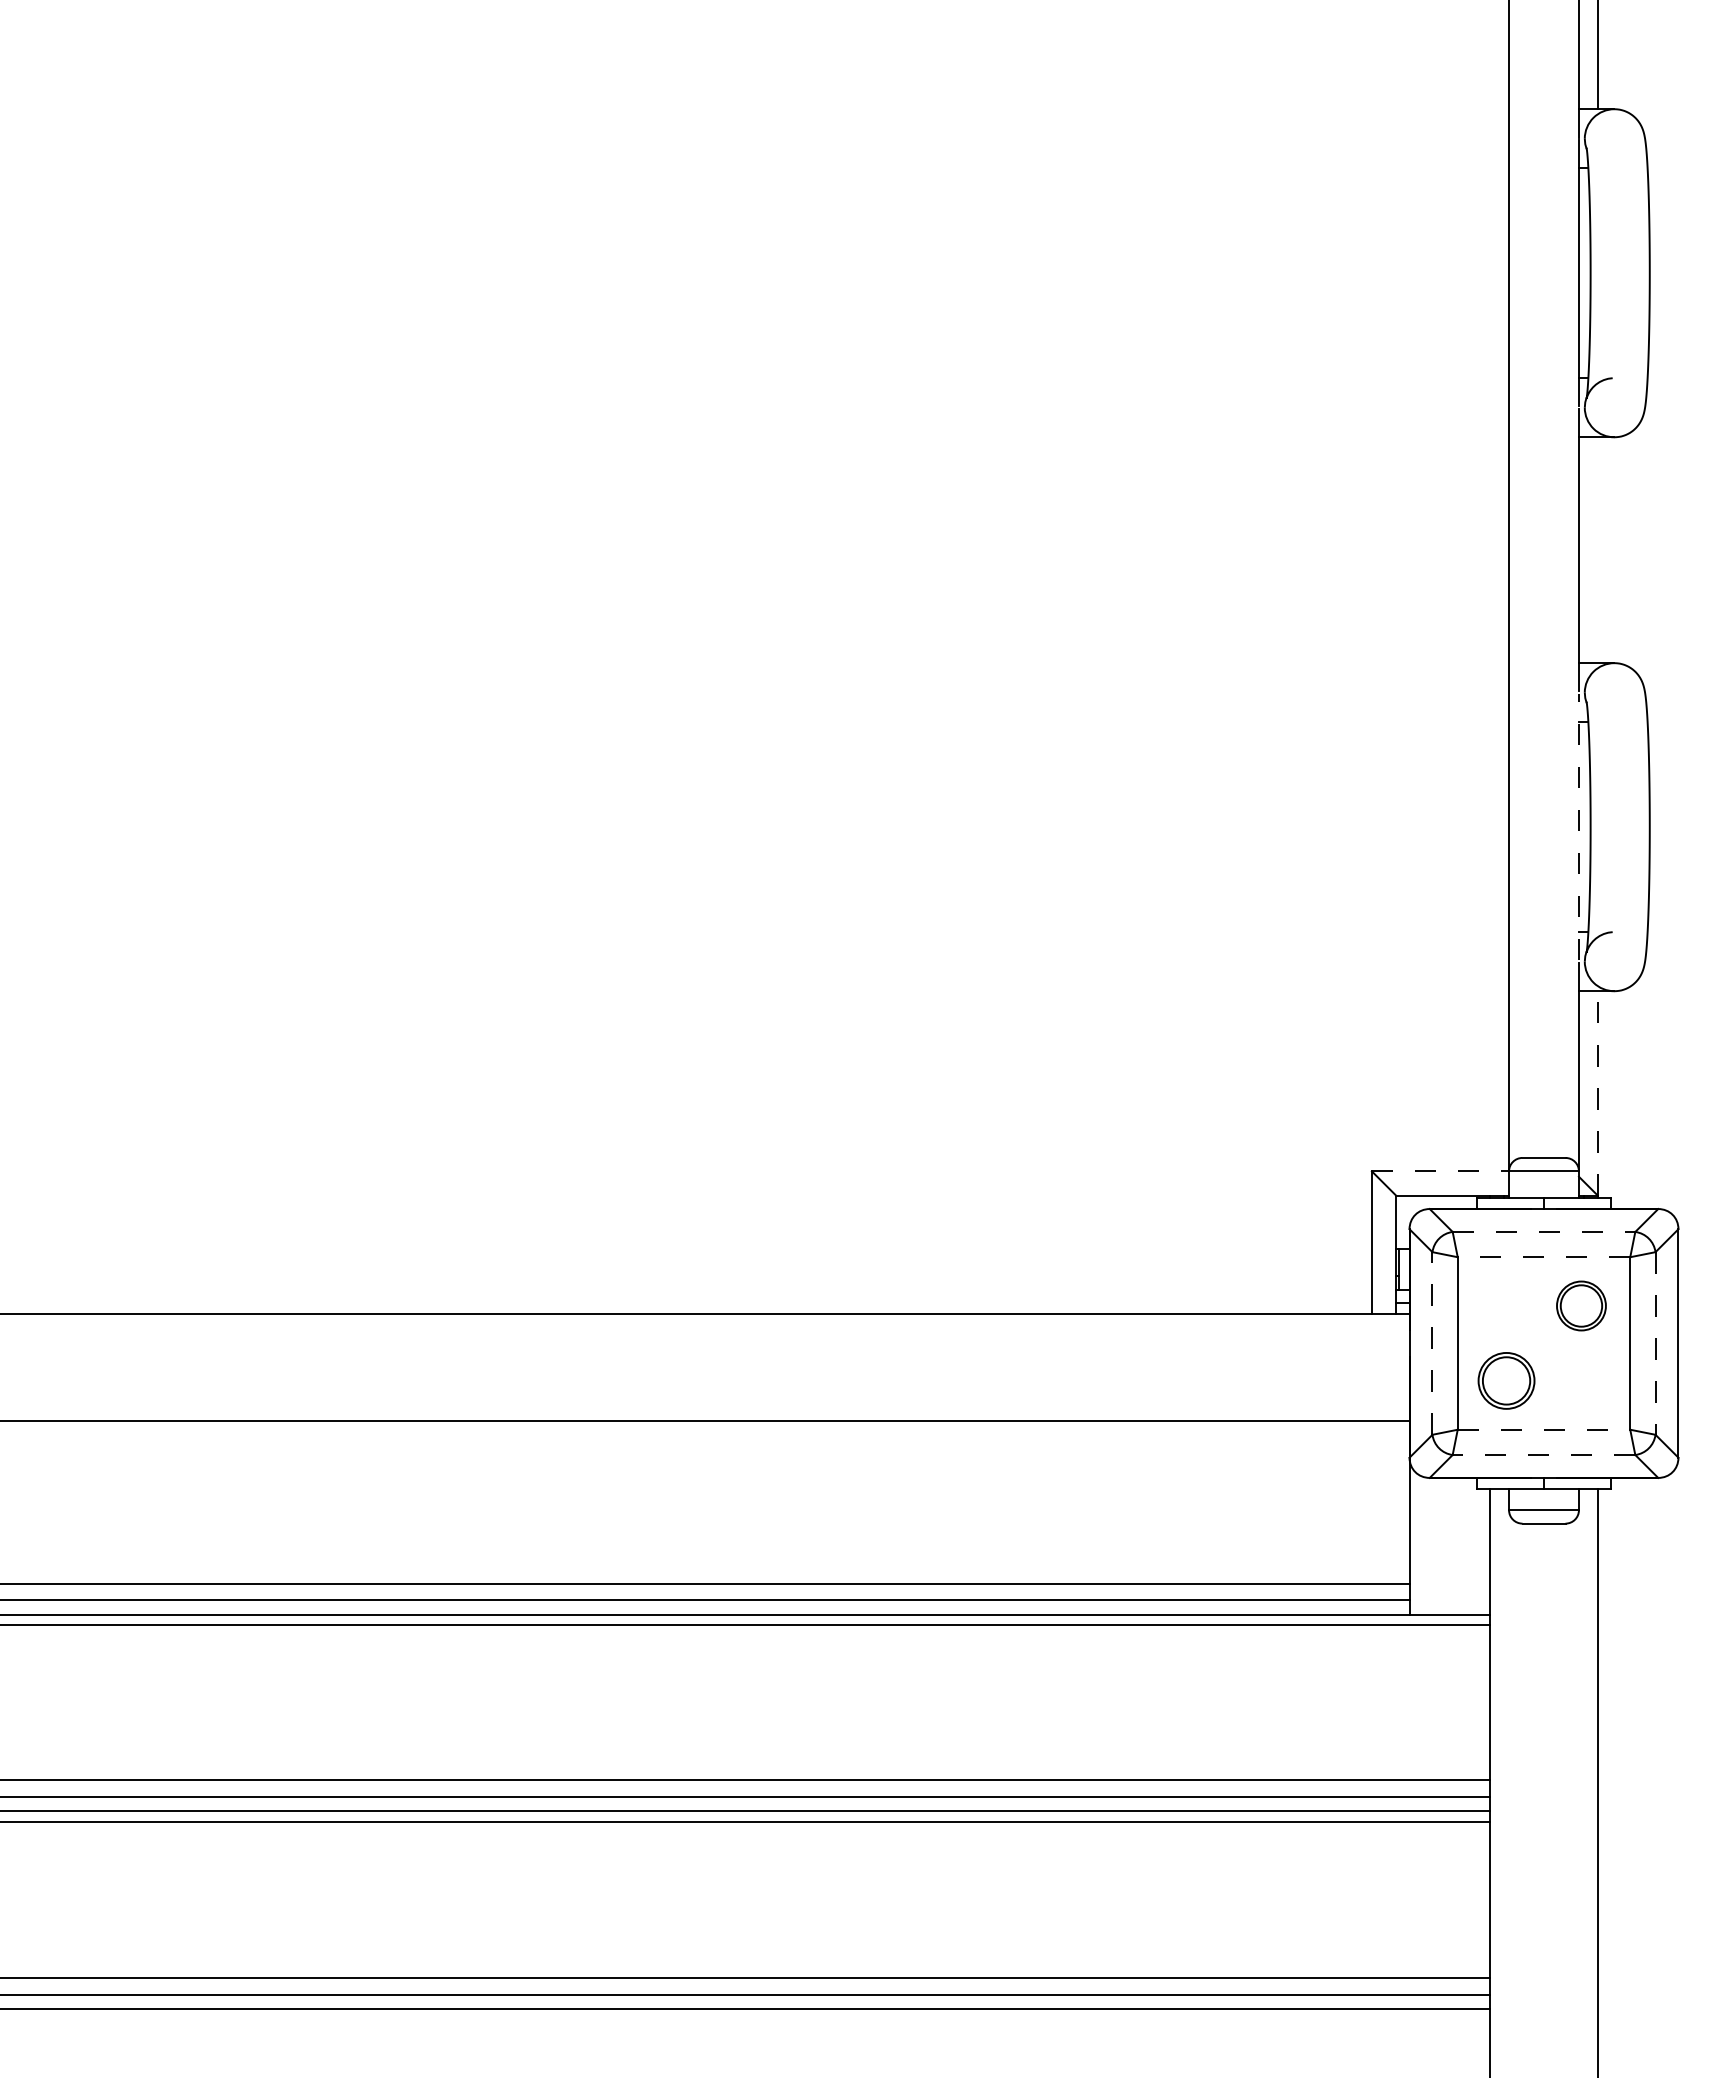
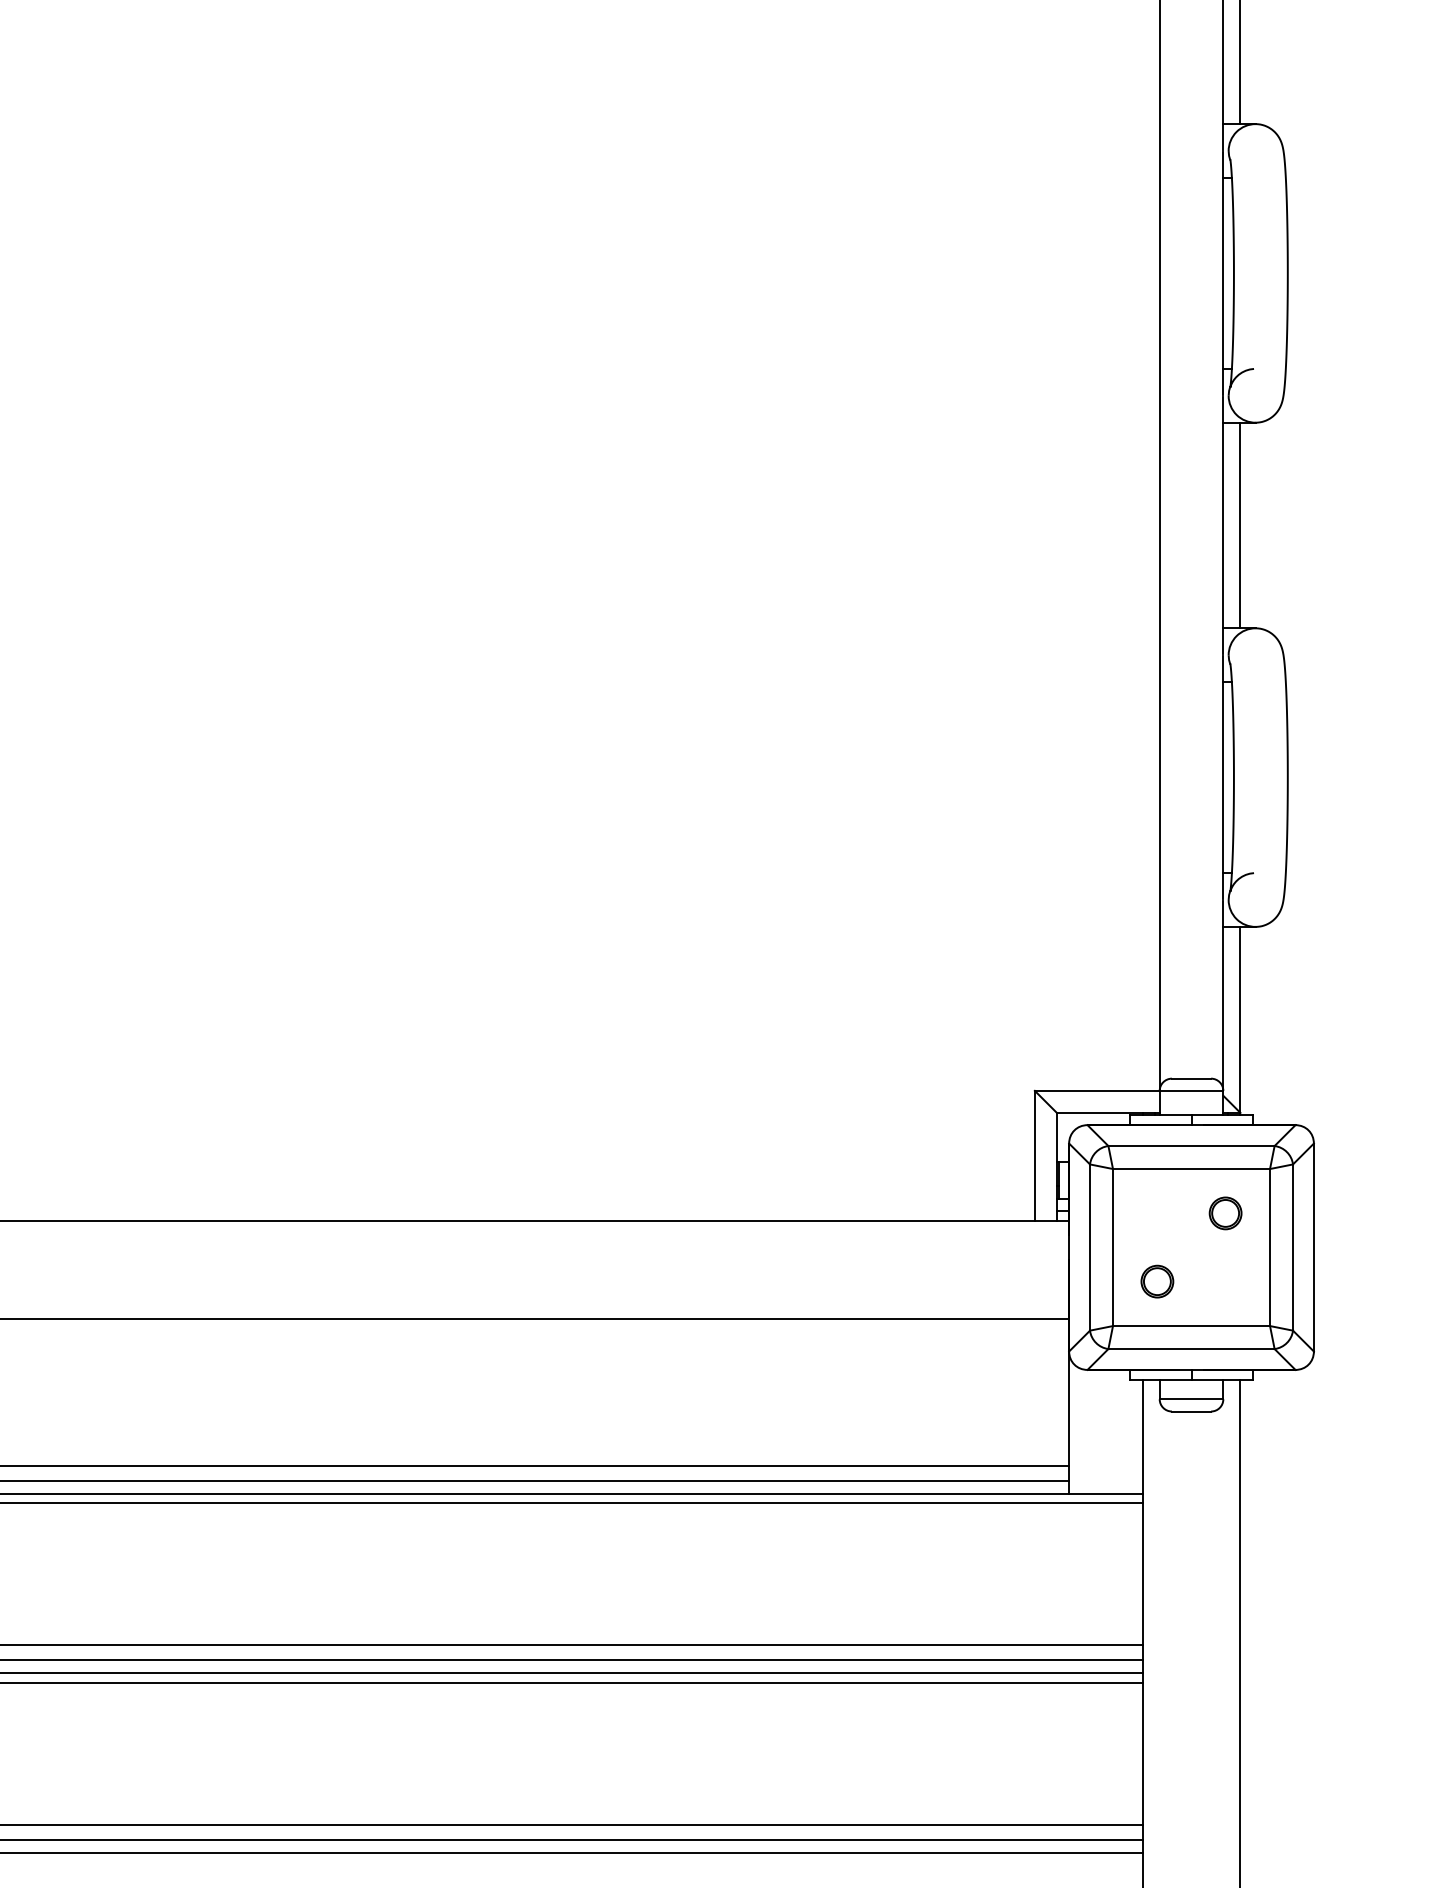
line: (1597, 550) -> (1240, 525), added
line: (1578, 826) -> (1222, 776), dashed -> solid
line: (1597, 1092) -> (1240, 1019), dashed -> solid
line: (1440, 1171) -> (1097, 1091), dashed -> solid
line: (1544, 1231) -> (1191, 1145), dashed -> solid
line: (1543, 1257) -> (1191, 1169), dashed -> solid
part: (1581, 1305) -> (1225, 1212), size x0.71
line: (1432, 1342) -> (1090, 1246), dashed -> solid
line: (1655, 1343) -> (1293, 1247), dashed -> solid
part: (1506, 1380) -> (1157, 1281), size x0.62
line: (1544, 1429) -> (1191, 1325), dashed -> solid
line: (1543, 1455) -> (1191, 1349), dashed -> solid

